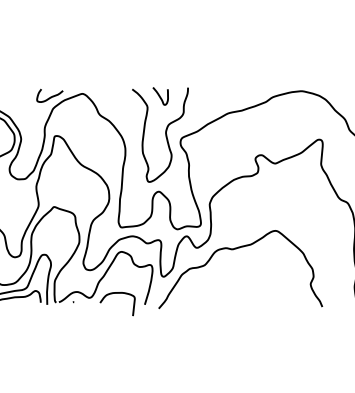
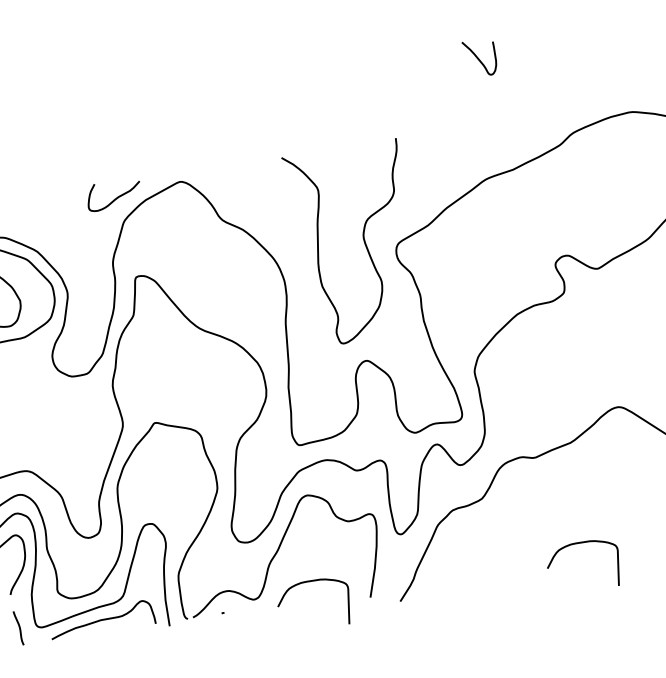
curve: (160, 96) -> (479, 58), moved
curve: (248, 293) -> (580, 543), added

